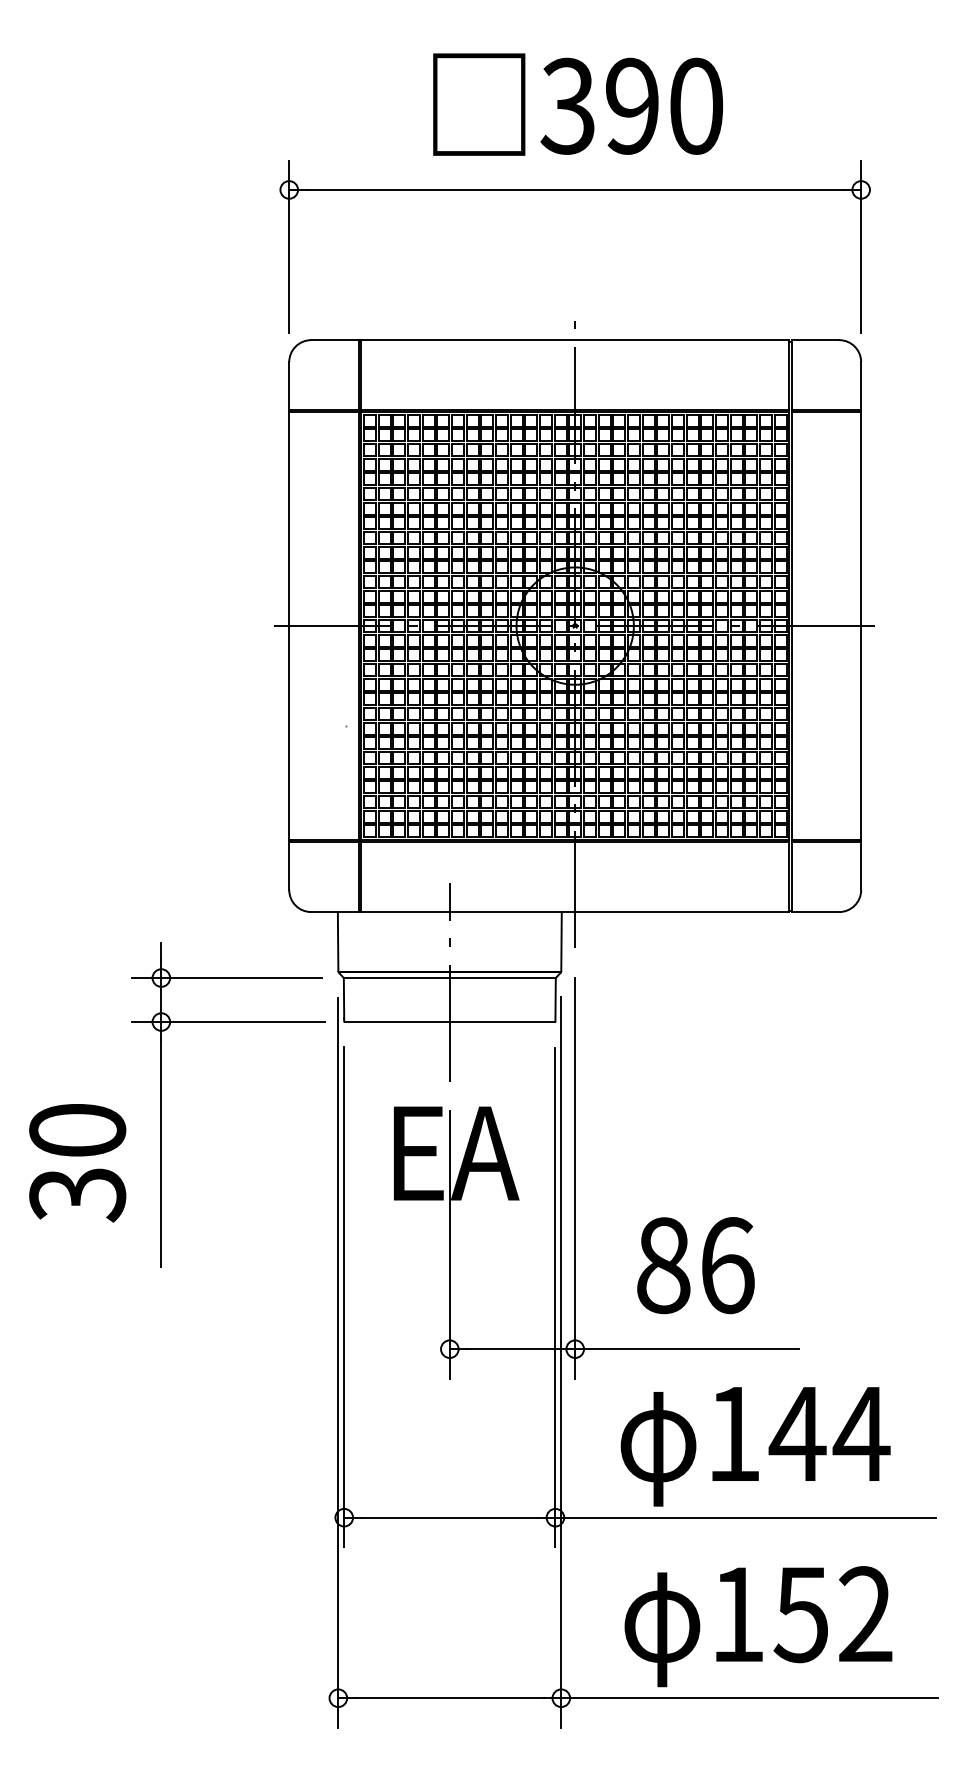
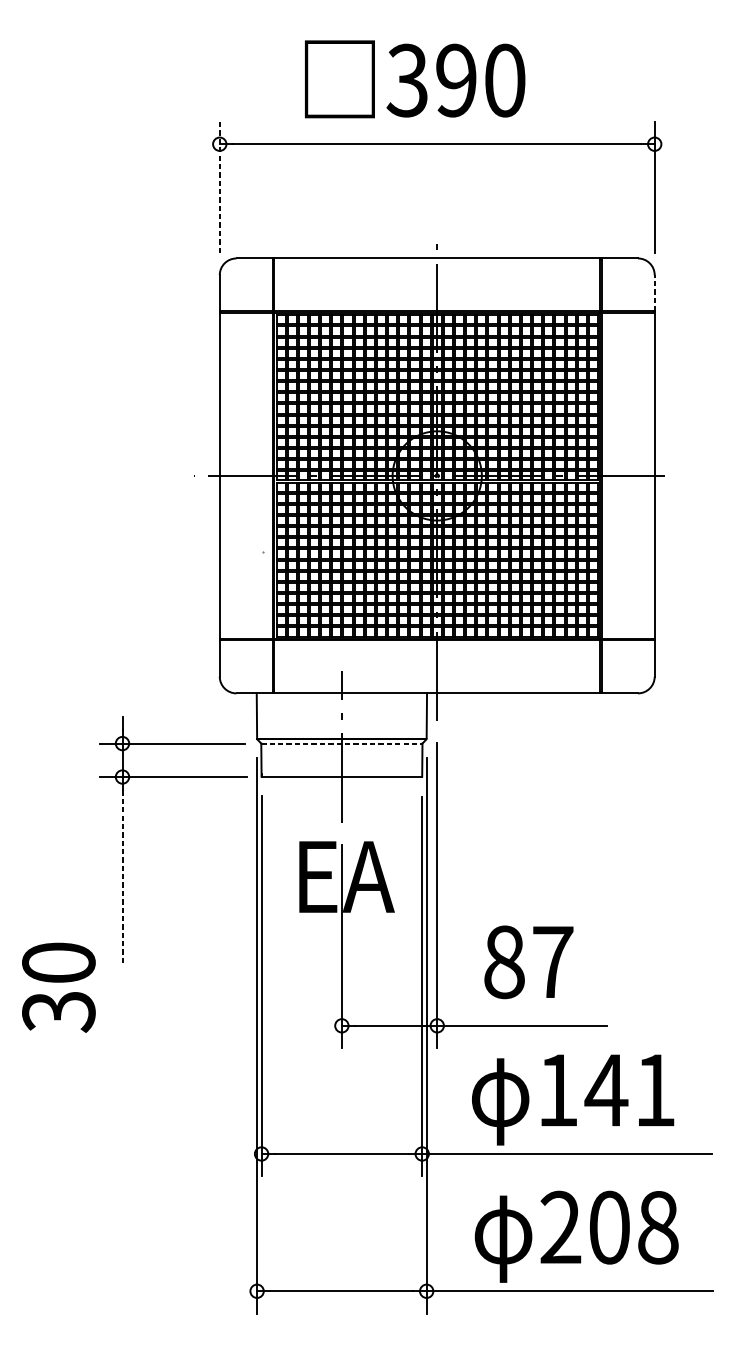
text: (578, 104) -> (415, 79), moved
line: (289, 246) -> (219, 187), solid -> dashed
line: (861, 385) -> (654, 292), solid -> dashed
line: (449, 978) -> (341, 743), solid -> dashed
line: (161, 1153) -> (122, 877), solid -> dashed
text: (77, 1163) -> (58, 988), moved
text: (727, 1265) -> (553, 962), 86 -> 87
text: (861, 1433) -> (654, 1089), 144 -> 141
text: (801, 1614) -> (609, 1227), 152 -> 208

